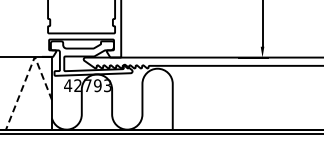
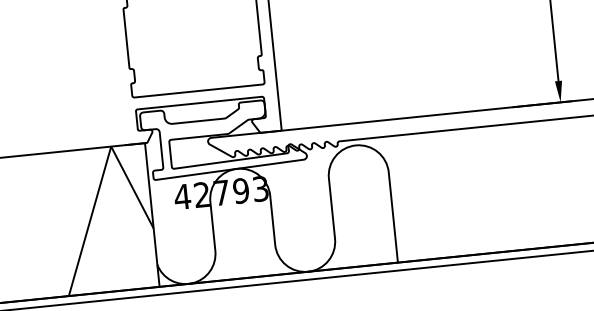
line: (29, 71) -> (103, 176), dashed -> solid

